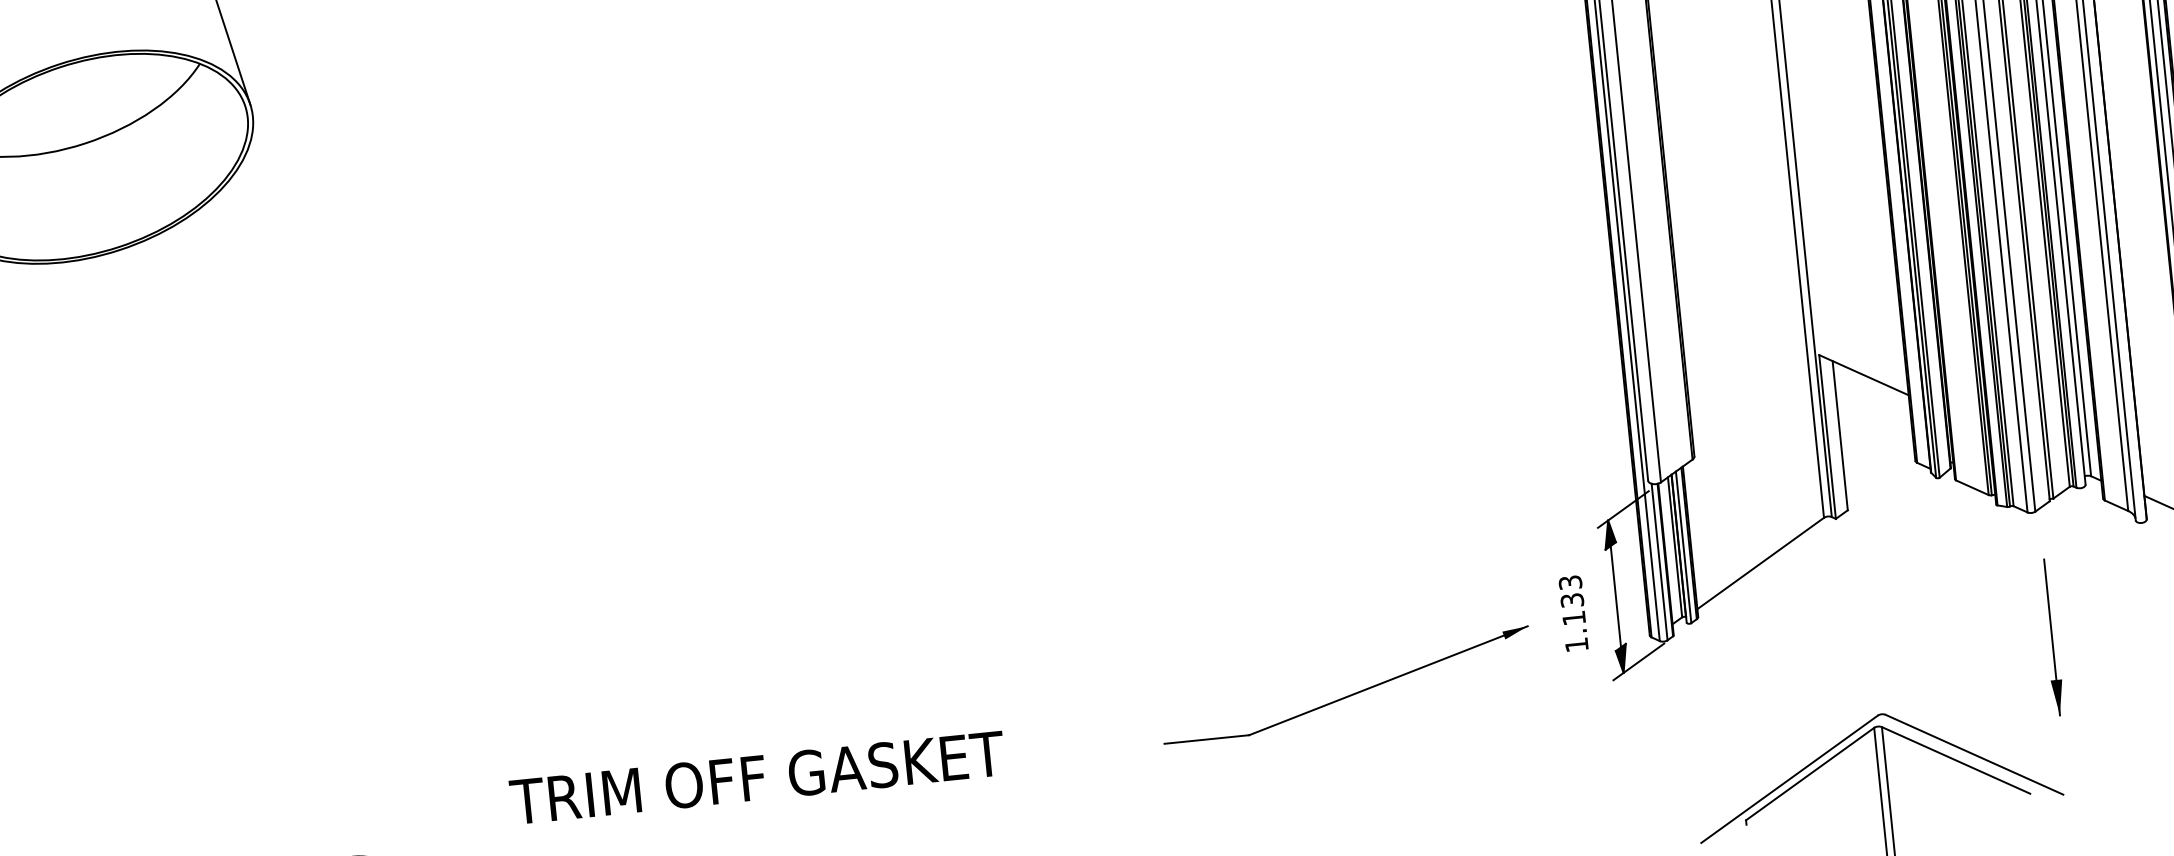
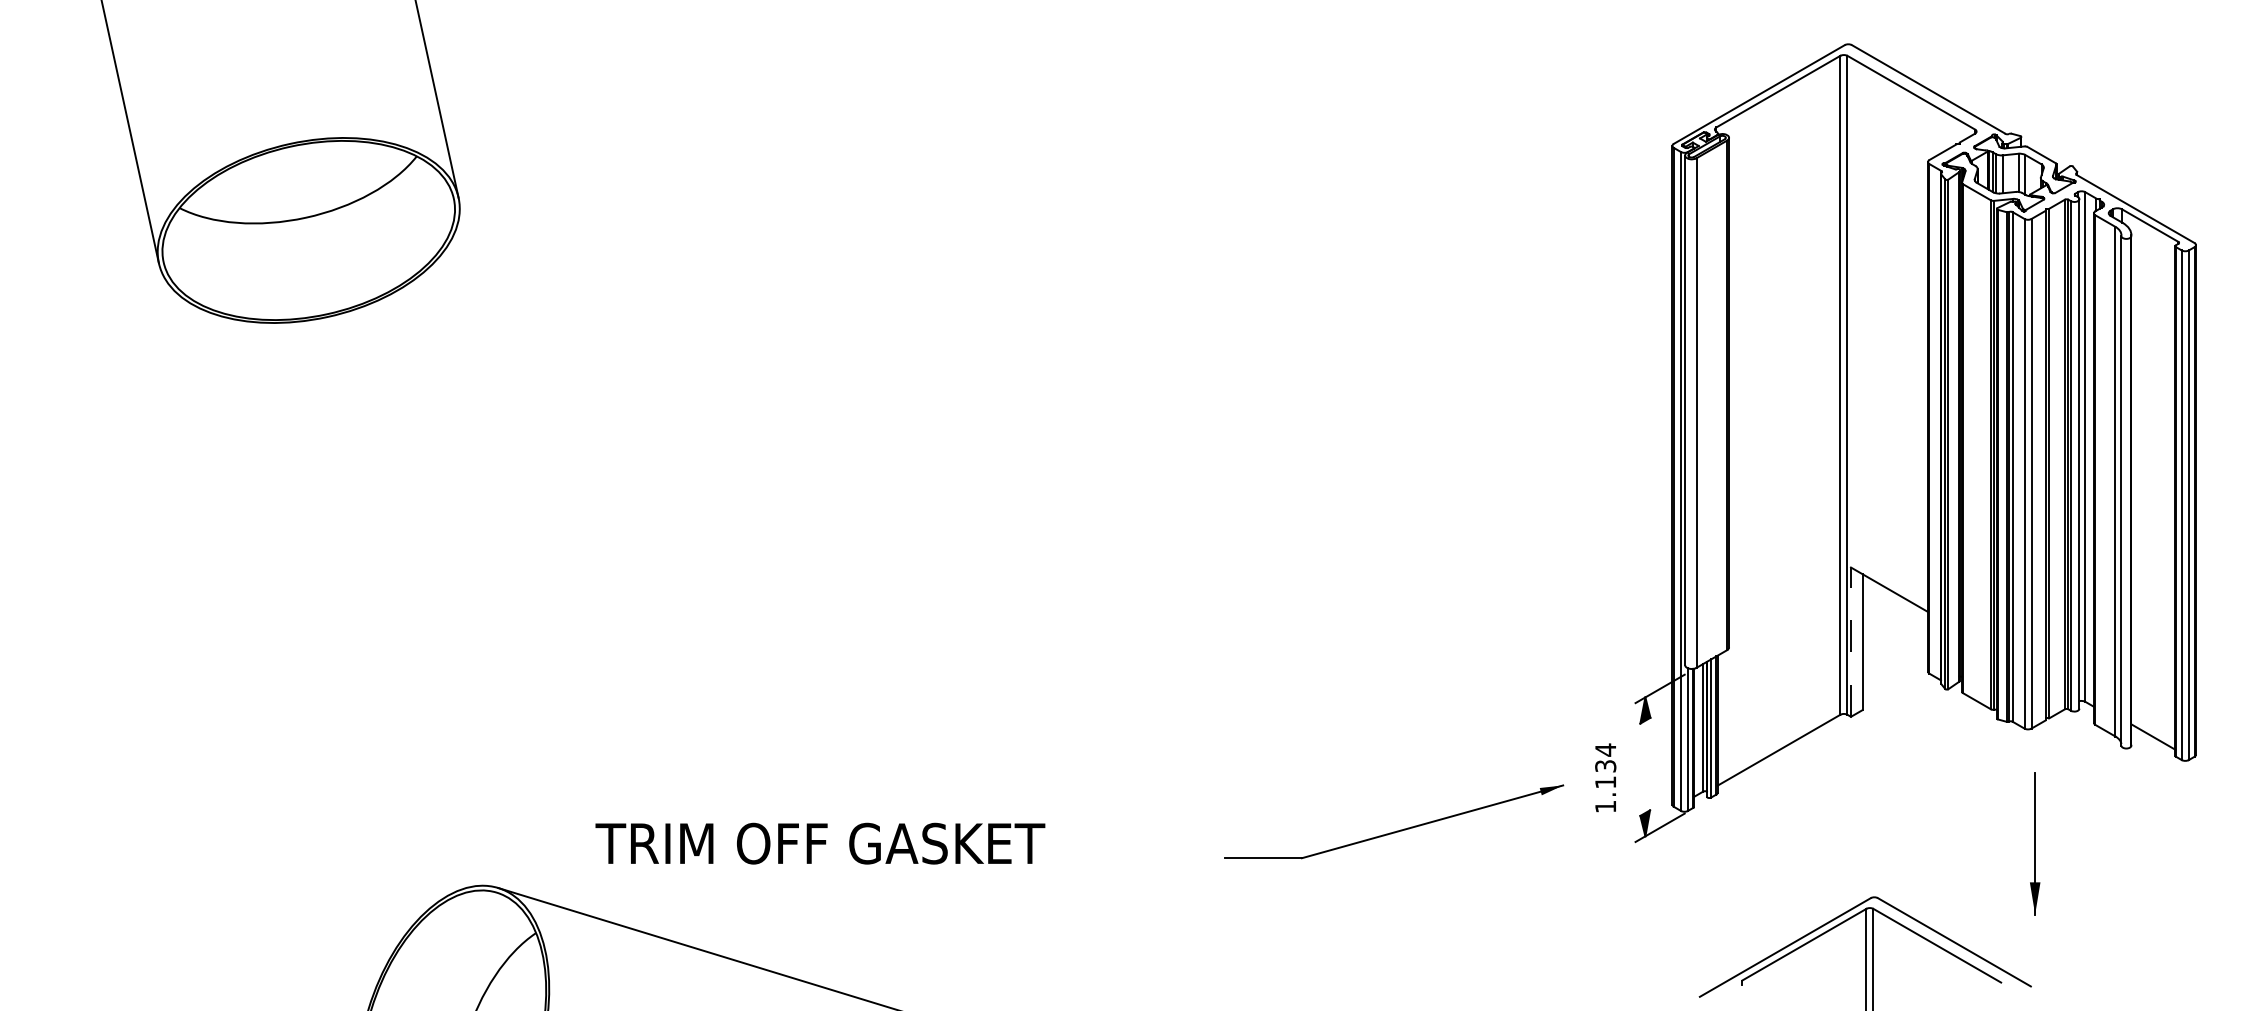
line: (1828, 437) -> (1851, 642), solid -> dashed
text: (1570, 582) -> (1605, 749), 1.133 -> 1.134
line: (1615, 596) -> (1645, 766), removed
text: (757, 777) -> (820, 843), moved

